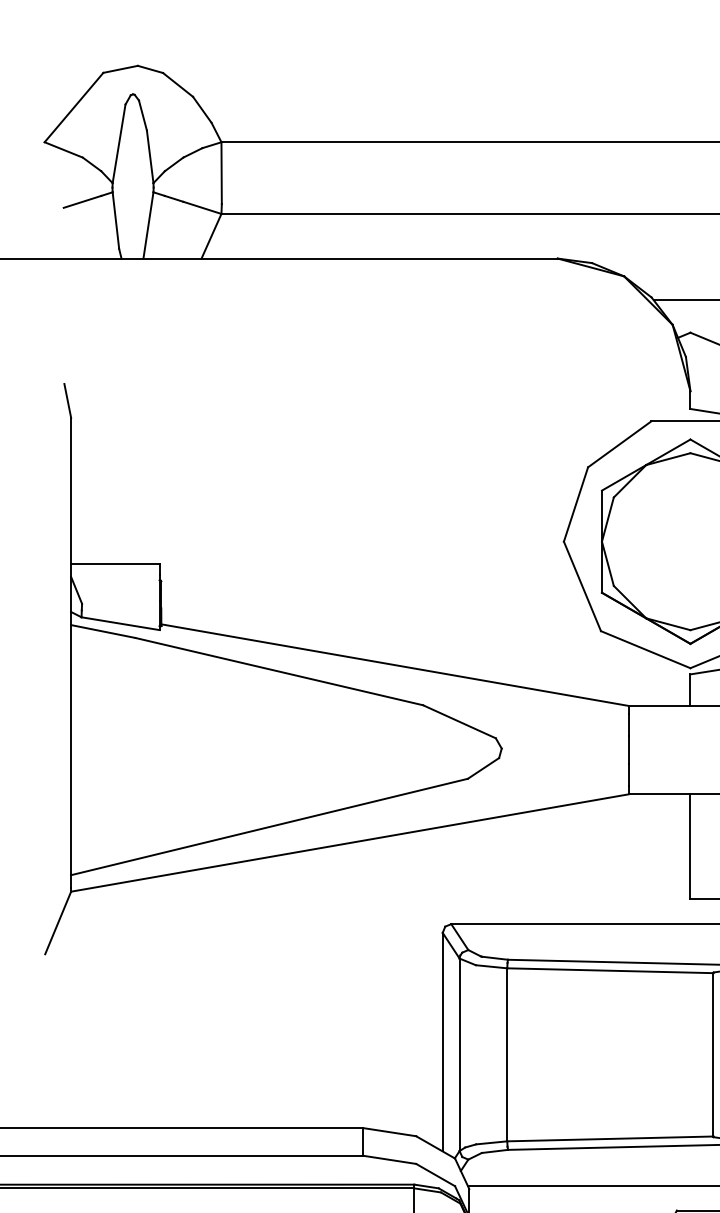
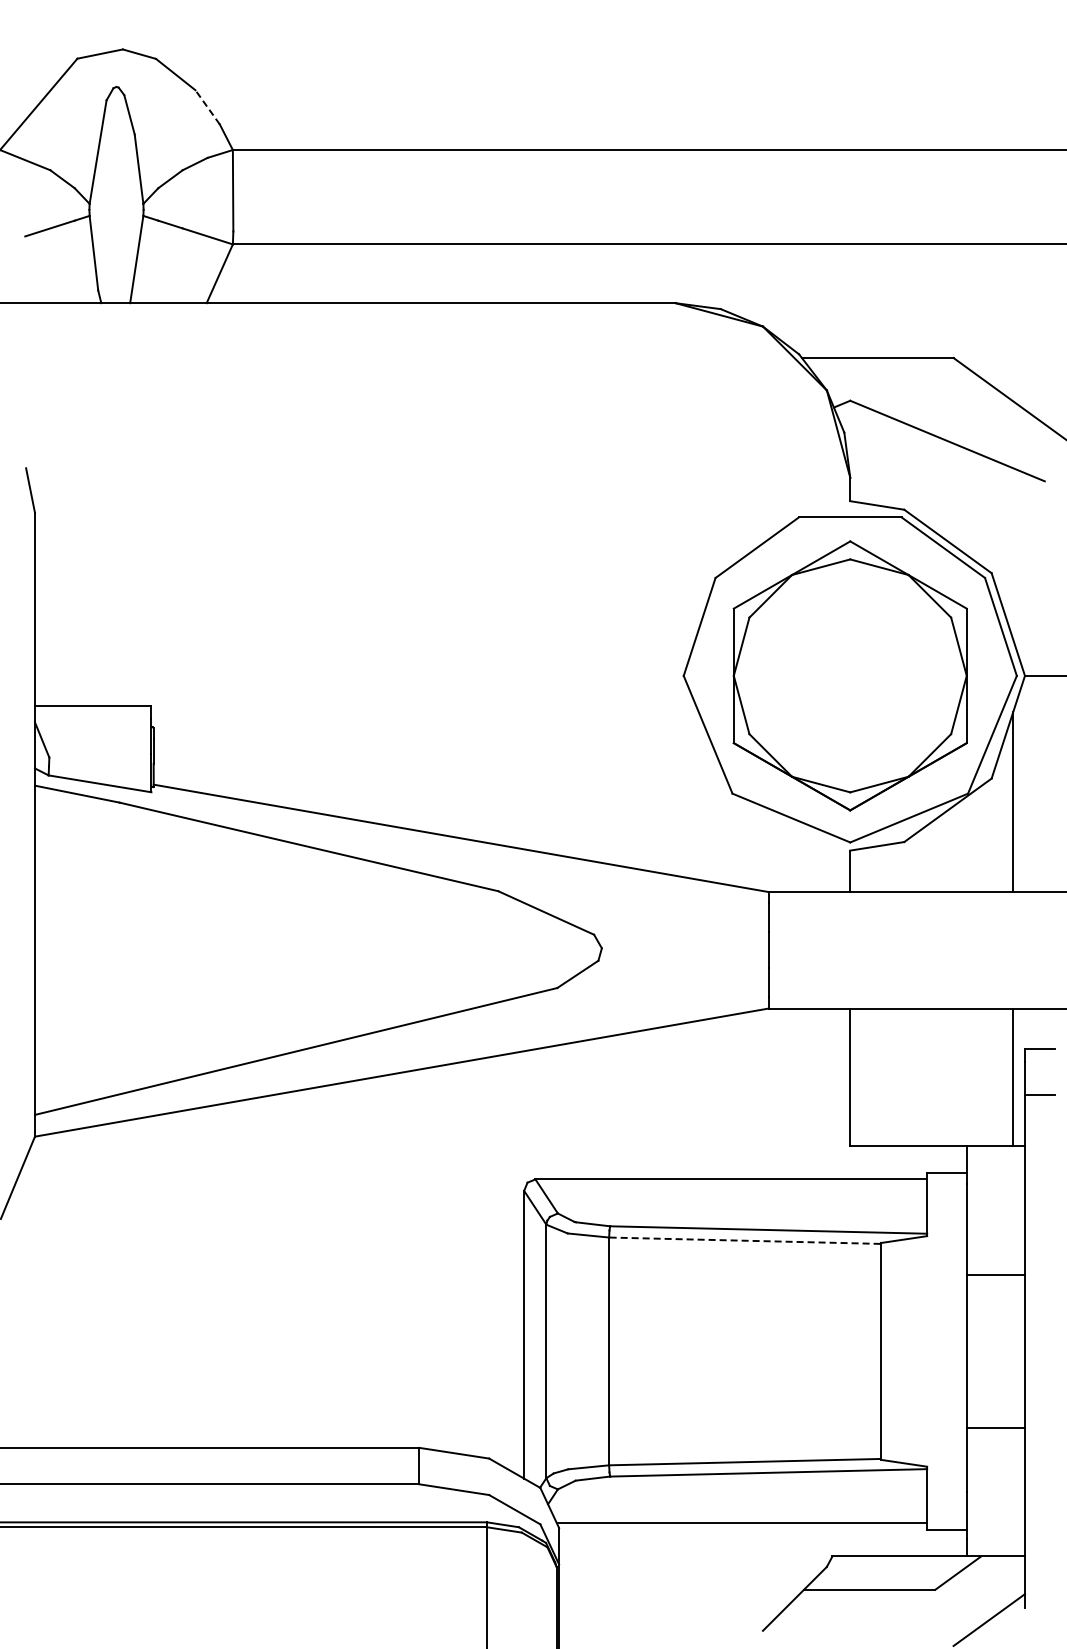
line: (202, 109) -> (207, 106), solid -> dashed
line: (610, 970) -> (744, 1240), solid -> dashed

